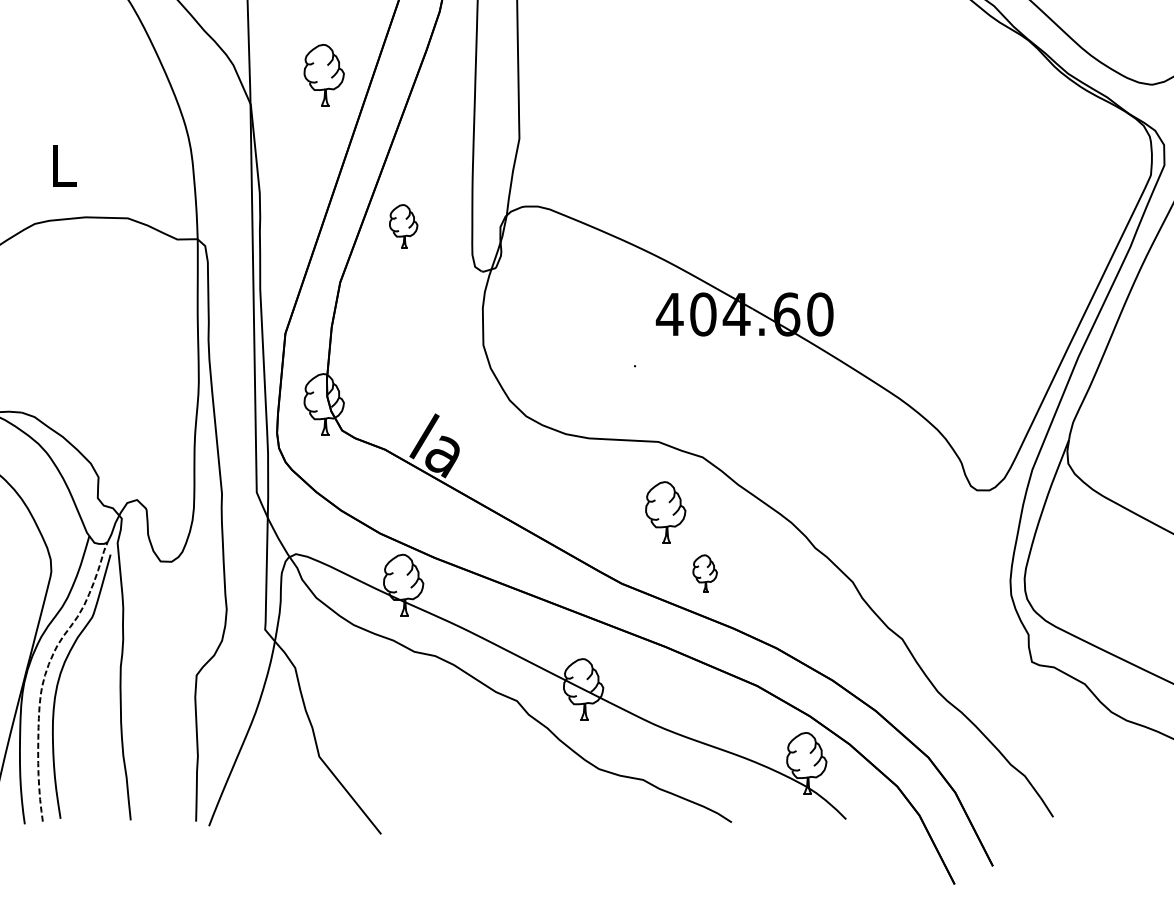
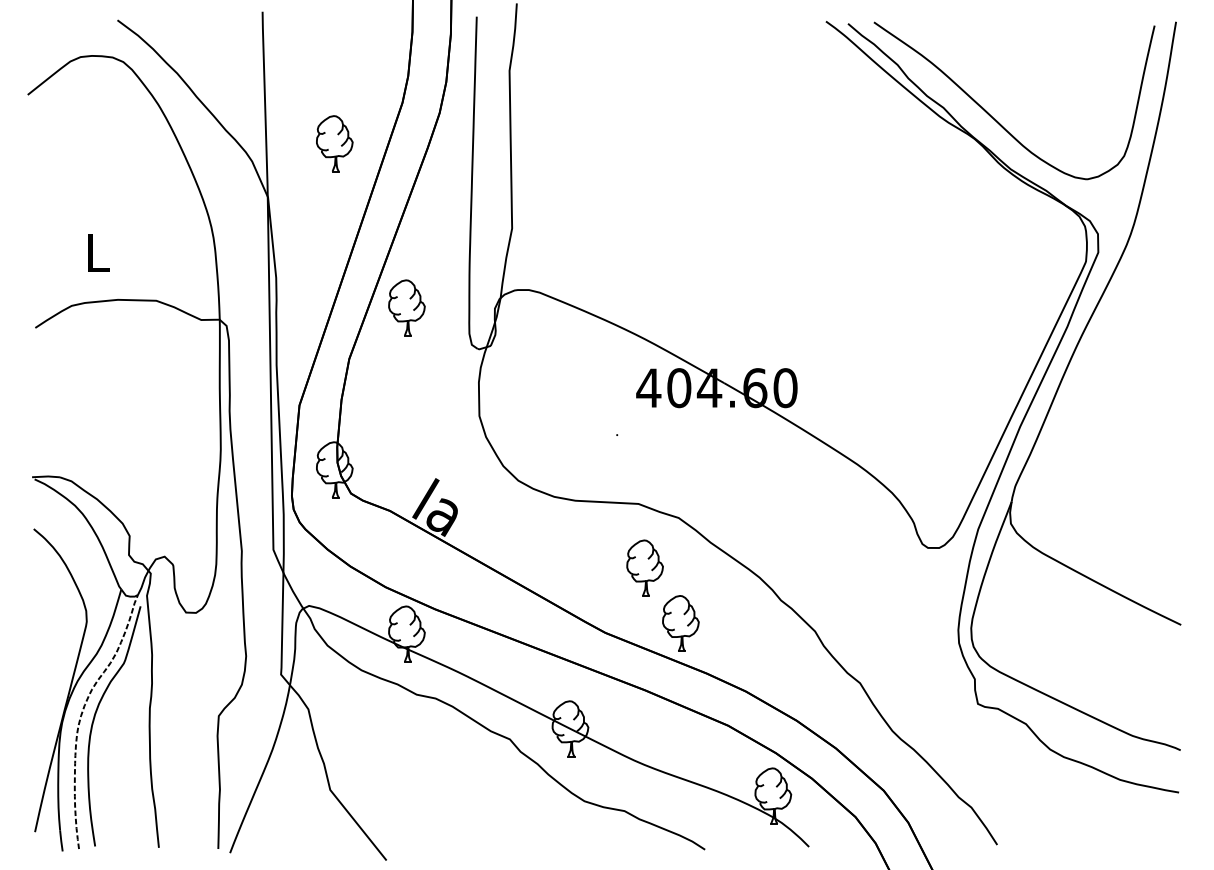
part: (323, 75) -> (334, 143), moved
part: (403, 225) -> (406, 307), size x1.43
part: (704, 573) -> (680, 623), size x1.67

